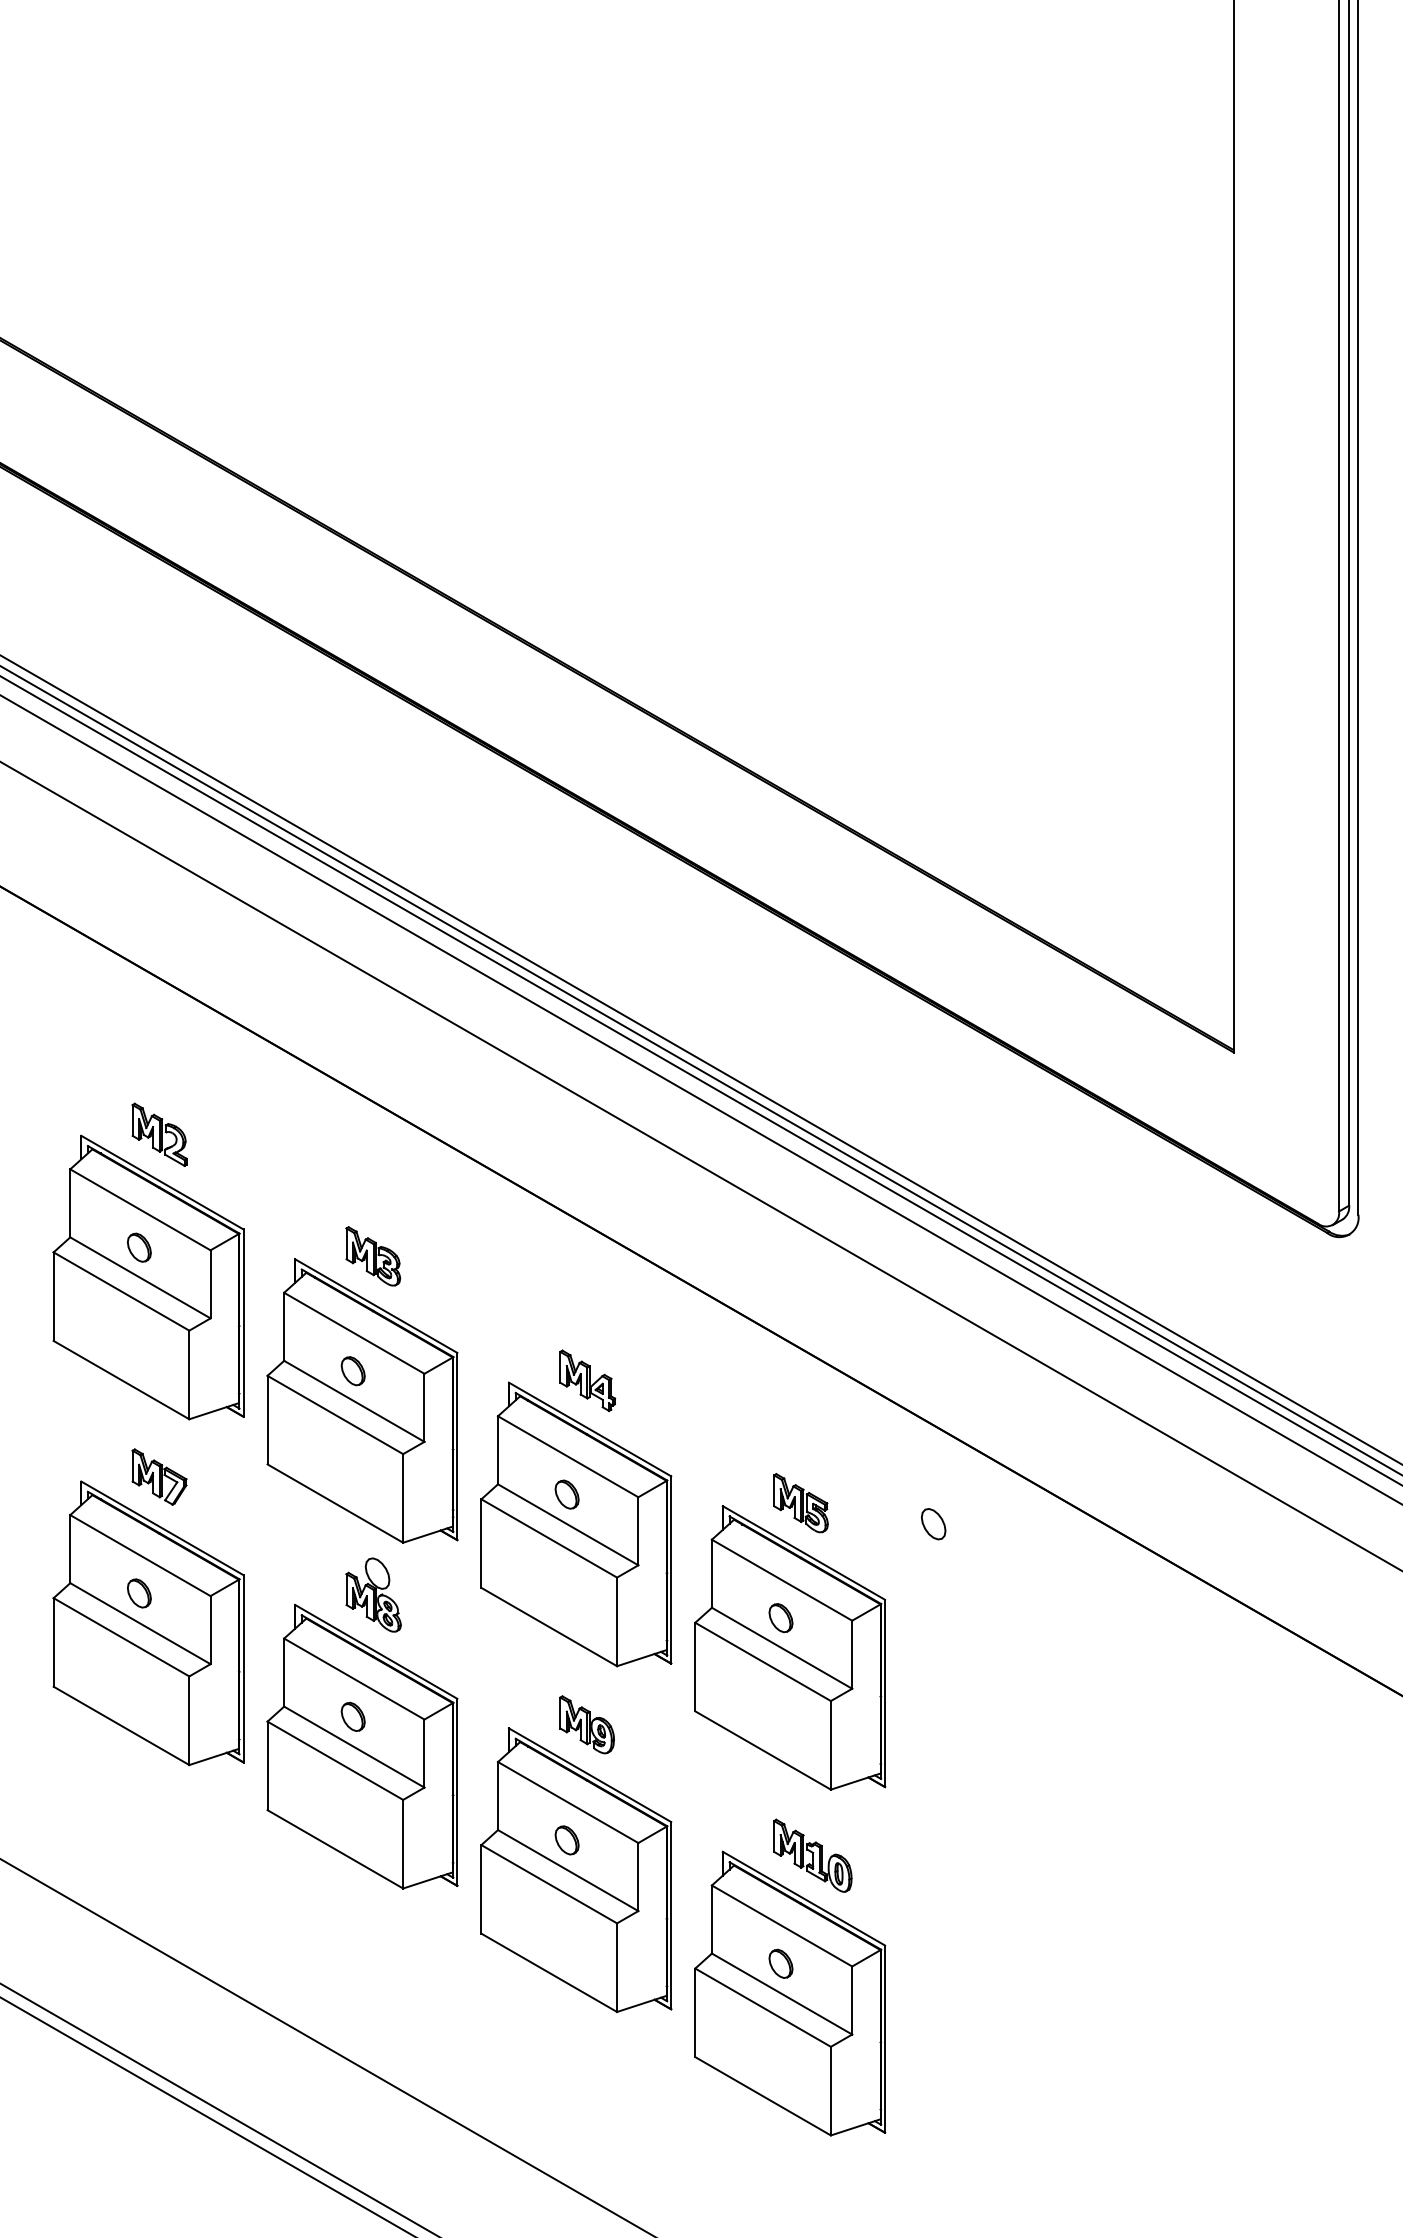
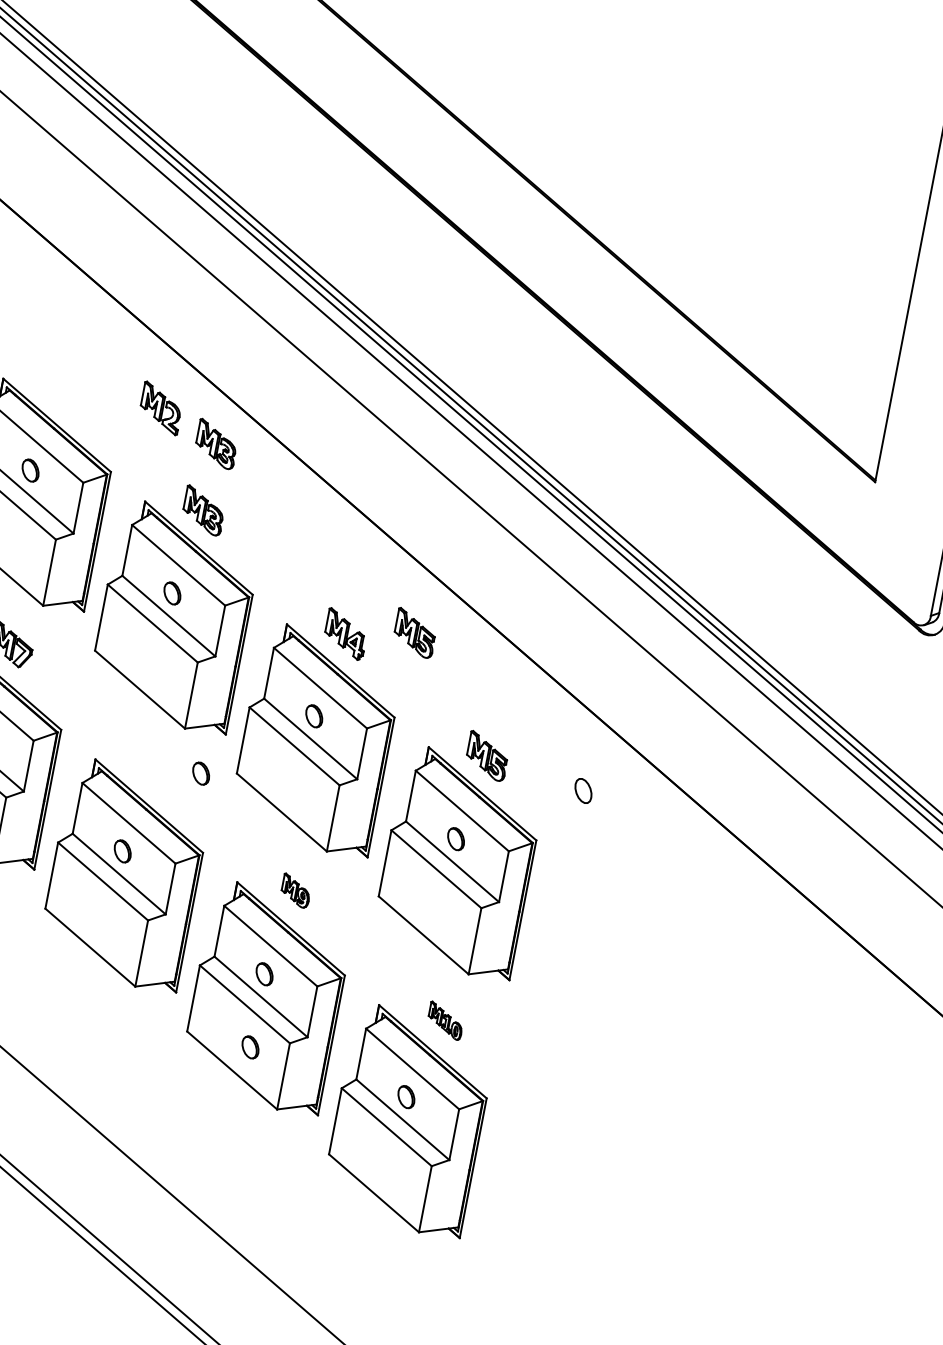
part: (159, 1134) -> (161, 408), moved
part: (373, 1167) -> (216, 444), added
part: (676, 1362) -> (414, 633), added
part: (373, 1594) -> (155, 762), removed
part: (434, 1596) -> (200, 773), added
part: (586, 1724) -> (295, 890), size x0.7
part: (812, 1855) -> (445, 1020), size x0.6
part: (566, 1938) -> (250, 1047), added

